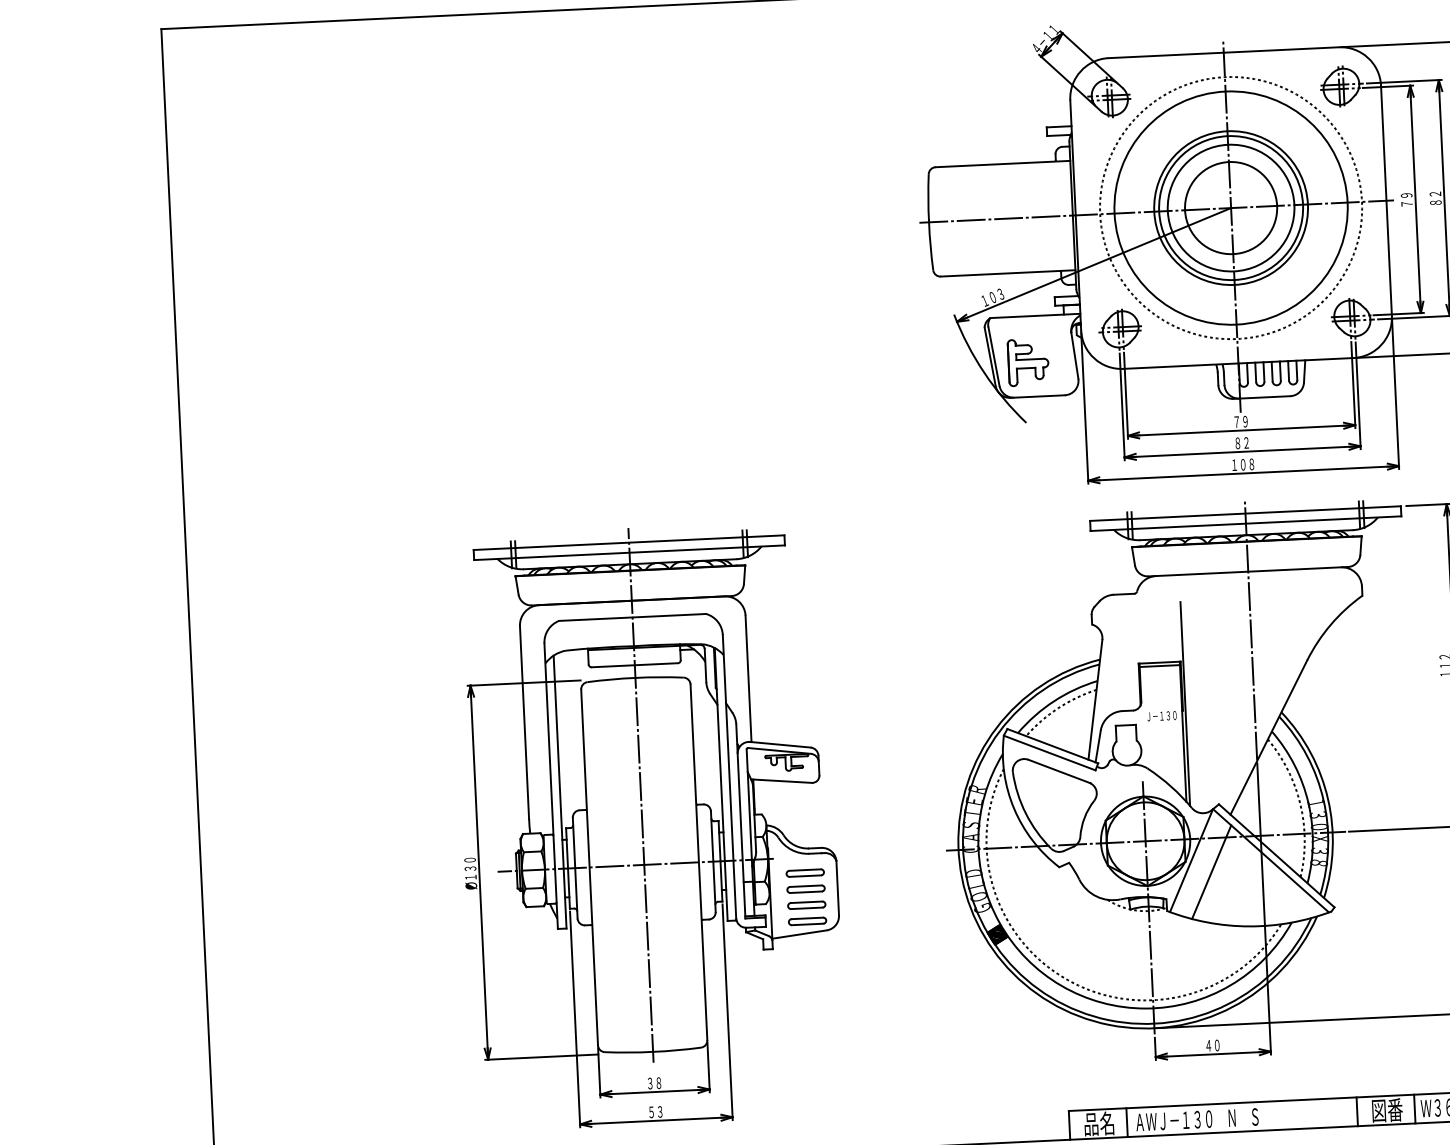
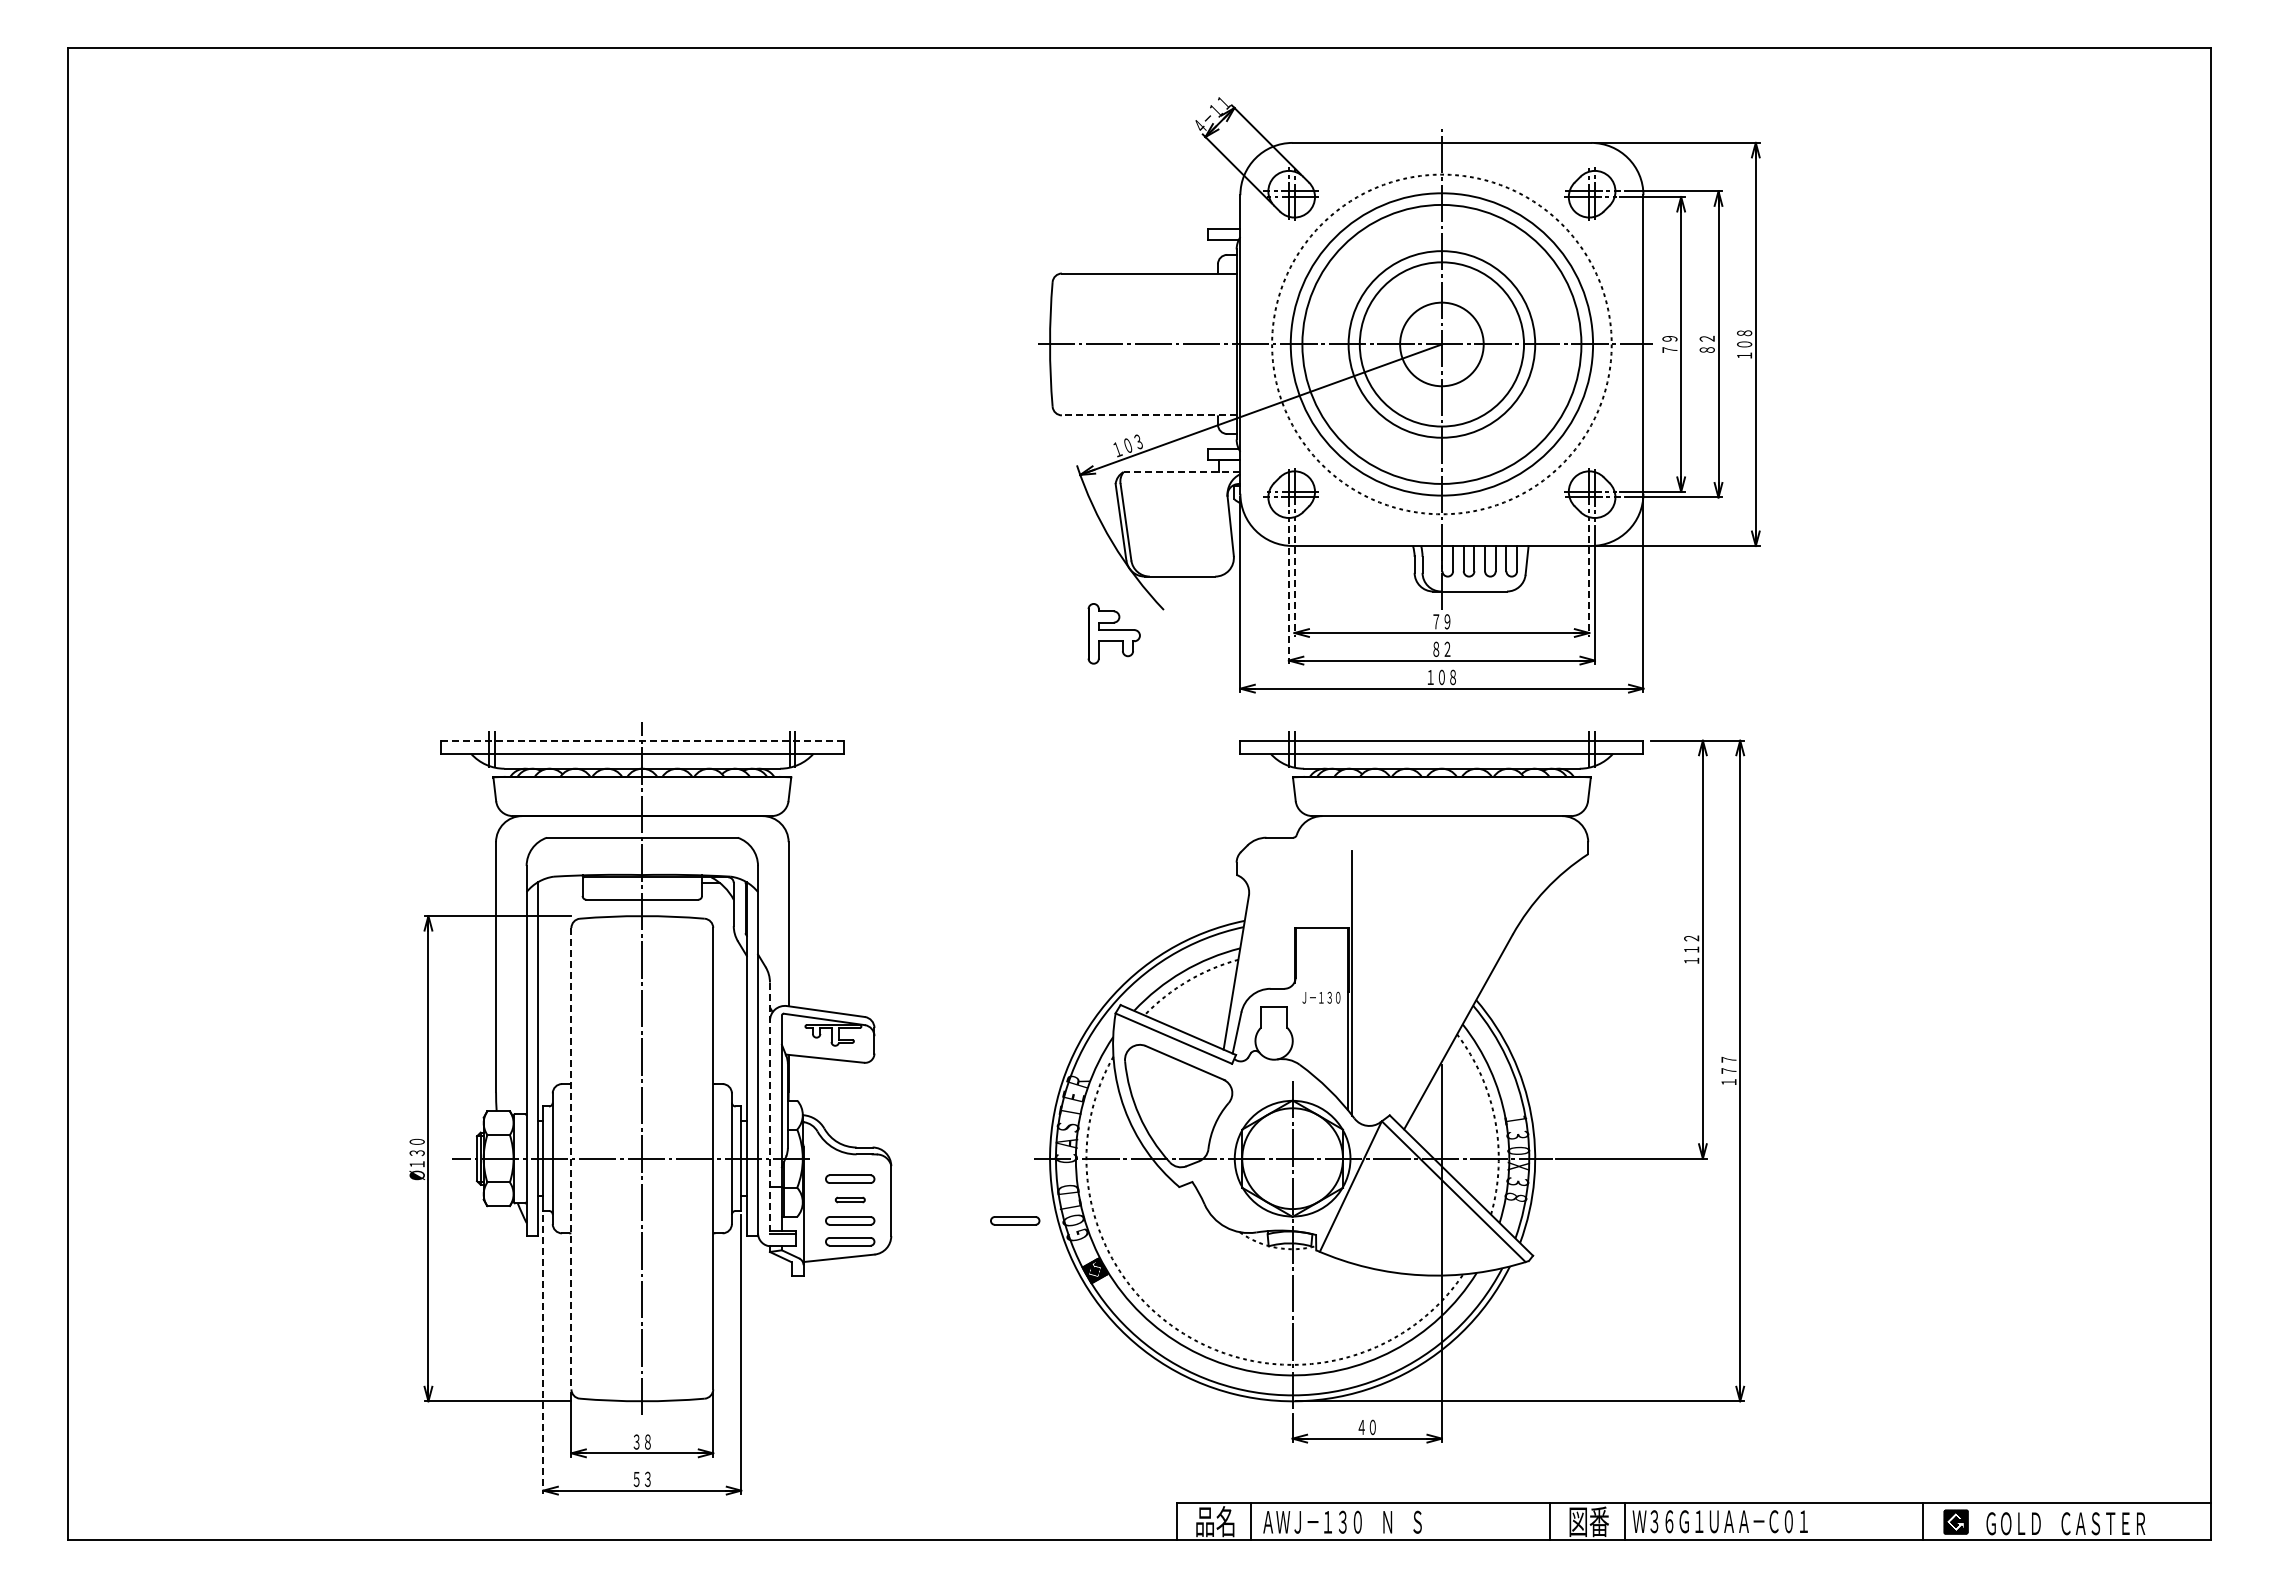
circle: (1230, 208) -> (1441, 344), size x0.7
circle: (1230, 208) -> (1441, 344), size x1.4
line: (1007, 273) -> (1148, 415), solid -> dashed
line: (1034, 316) -> (1181, 472), solid -> dashed
part: (1027, 362) -> (1113, 633), moved
line: (1353, 384) -> (1589, 580), solid -> dashed
line: (1126, 395) -> (1294, 580), solid -> dashed
line: (1121, 407) -> (1288, 595), solid -> dashed
line: (629, 542) -> (642, 740), solid -> dashed
line: (1250, 630) -> (1441, 892), removed
line: (1159, 665) -> (1321, 932), removed
line: (740, 821) -> (769, 1108), solid -> dashed
line: (589, 867) -> (571, 1158), solid -> dashed
line: (1211, 871) -> (1376, 1202), removed
part: (806, 888) -> (850, 1199), size x0.6
part: (934, 898) -> (1015, 1220), added
line: (575, 1019) -> (543, 1354), solid -> dashed

